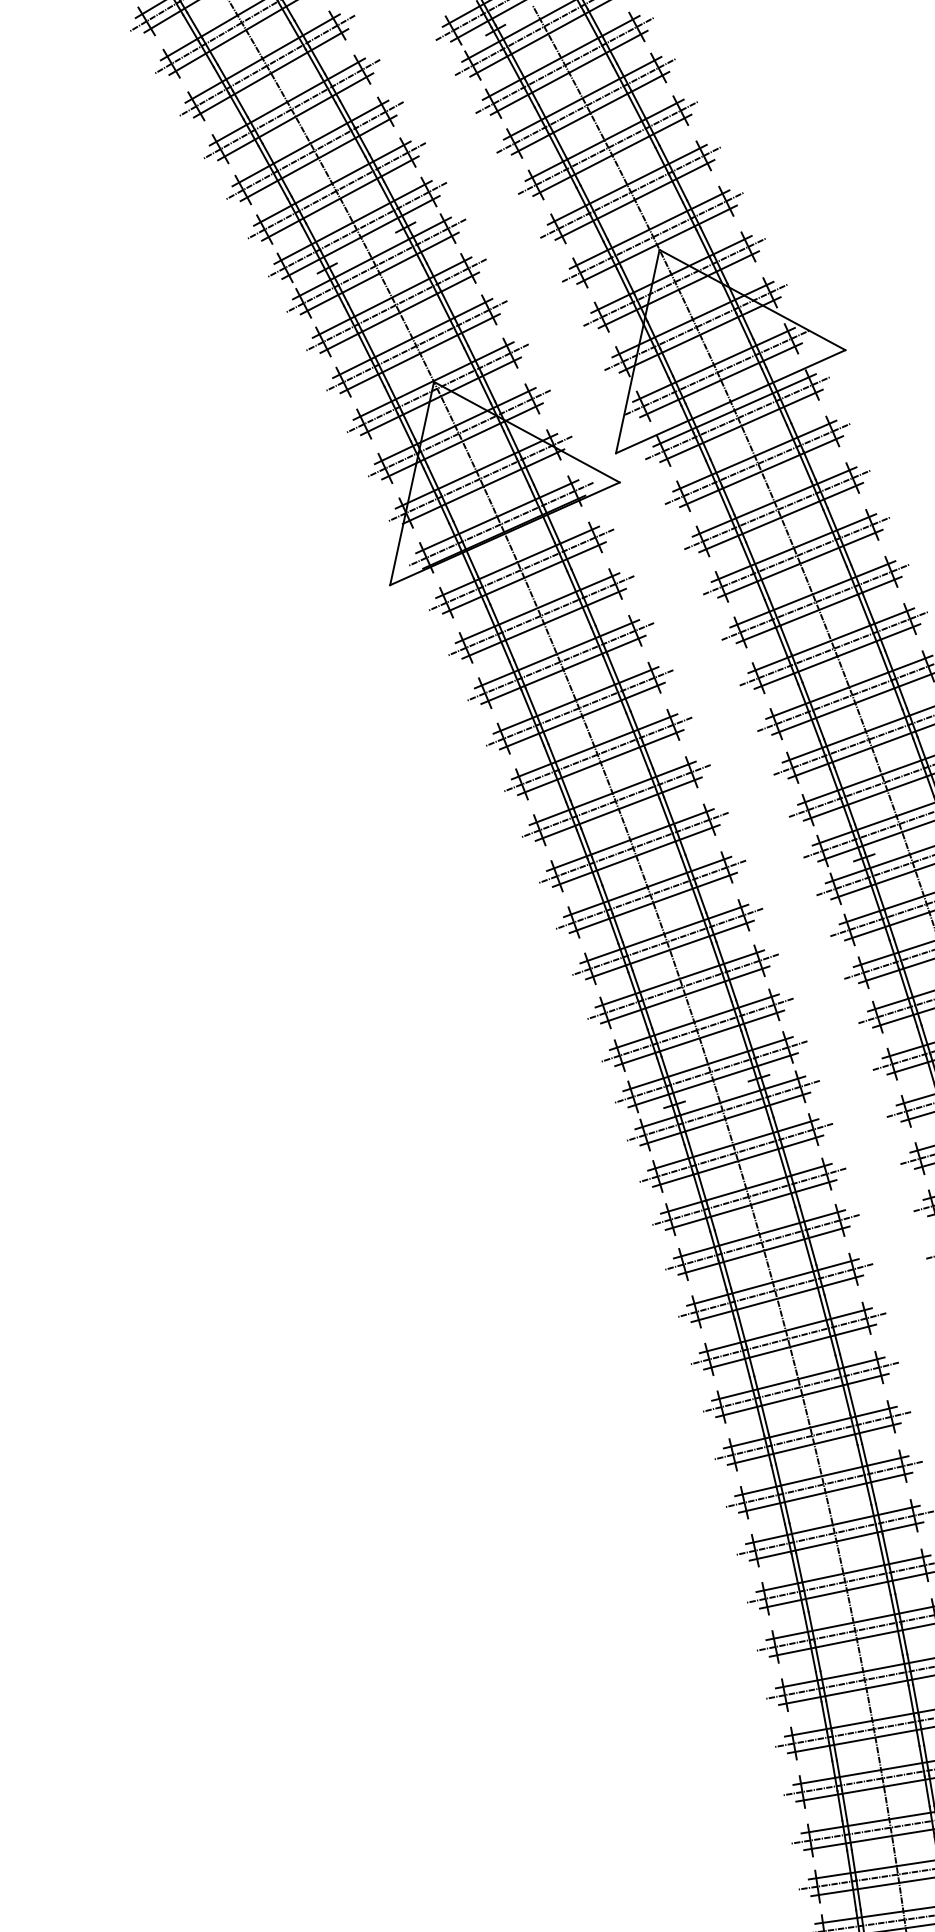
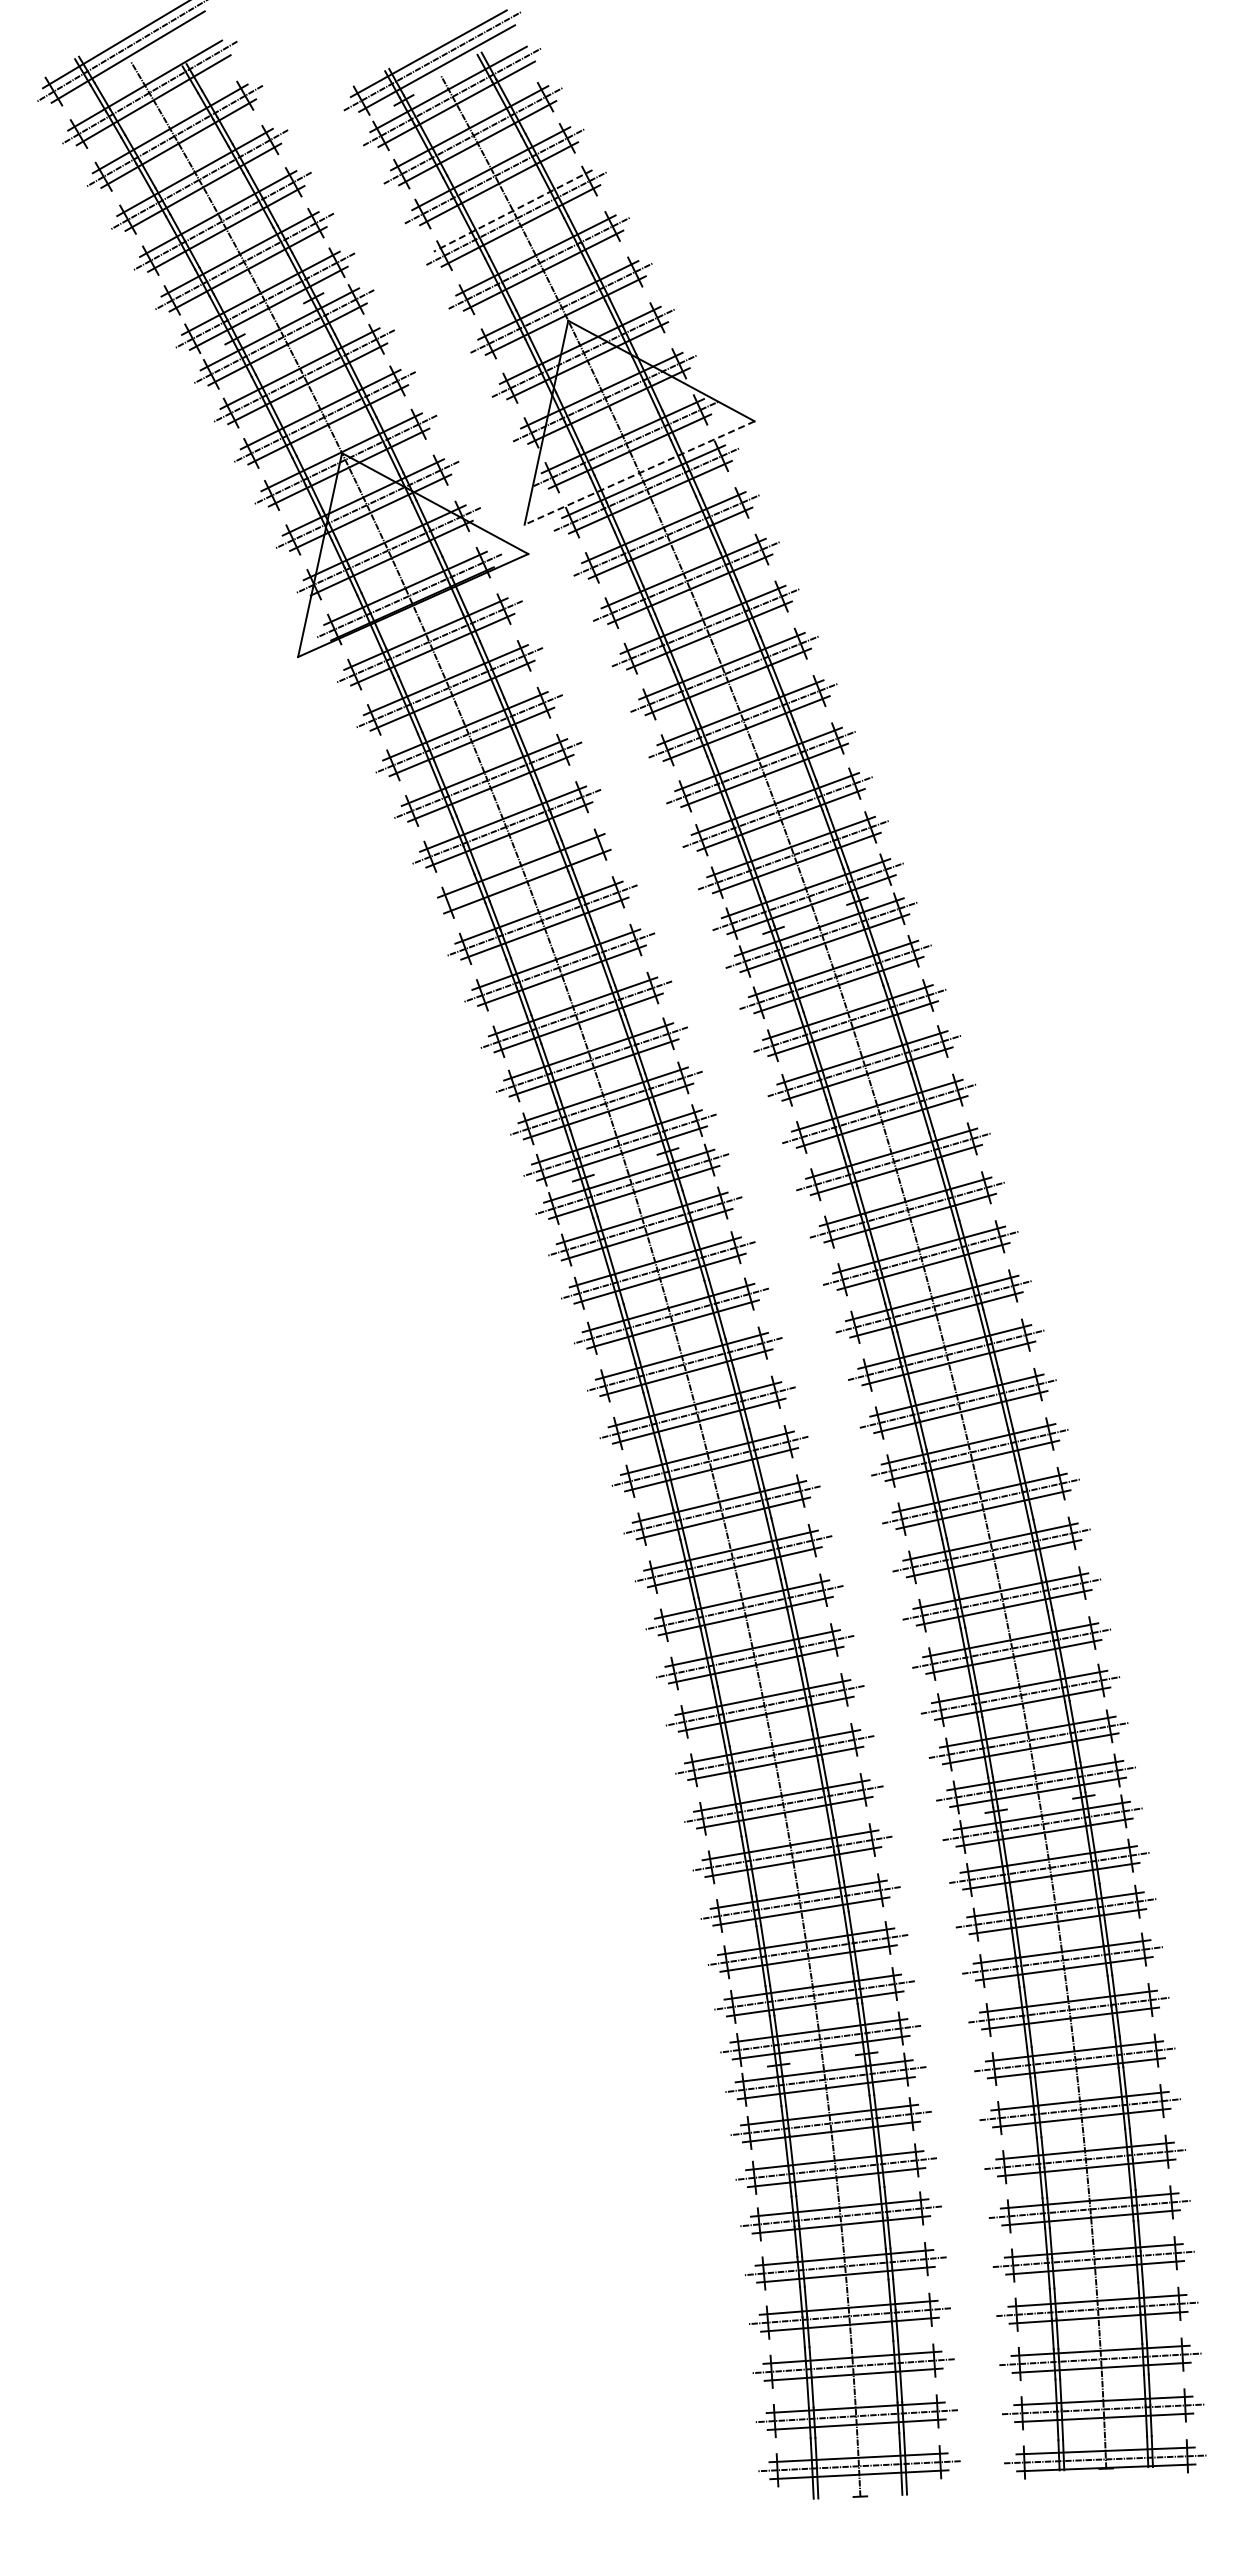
line: (603, 140) -> (512, 211), solid -> dashed
line: (730, 402) -> (639, 473), solid -> dashed
line: (615, 801) -> (524, 873), removed

